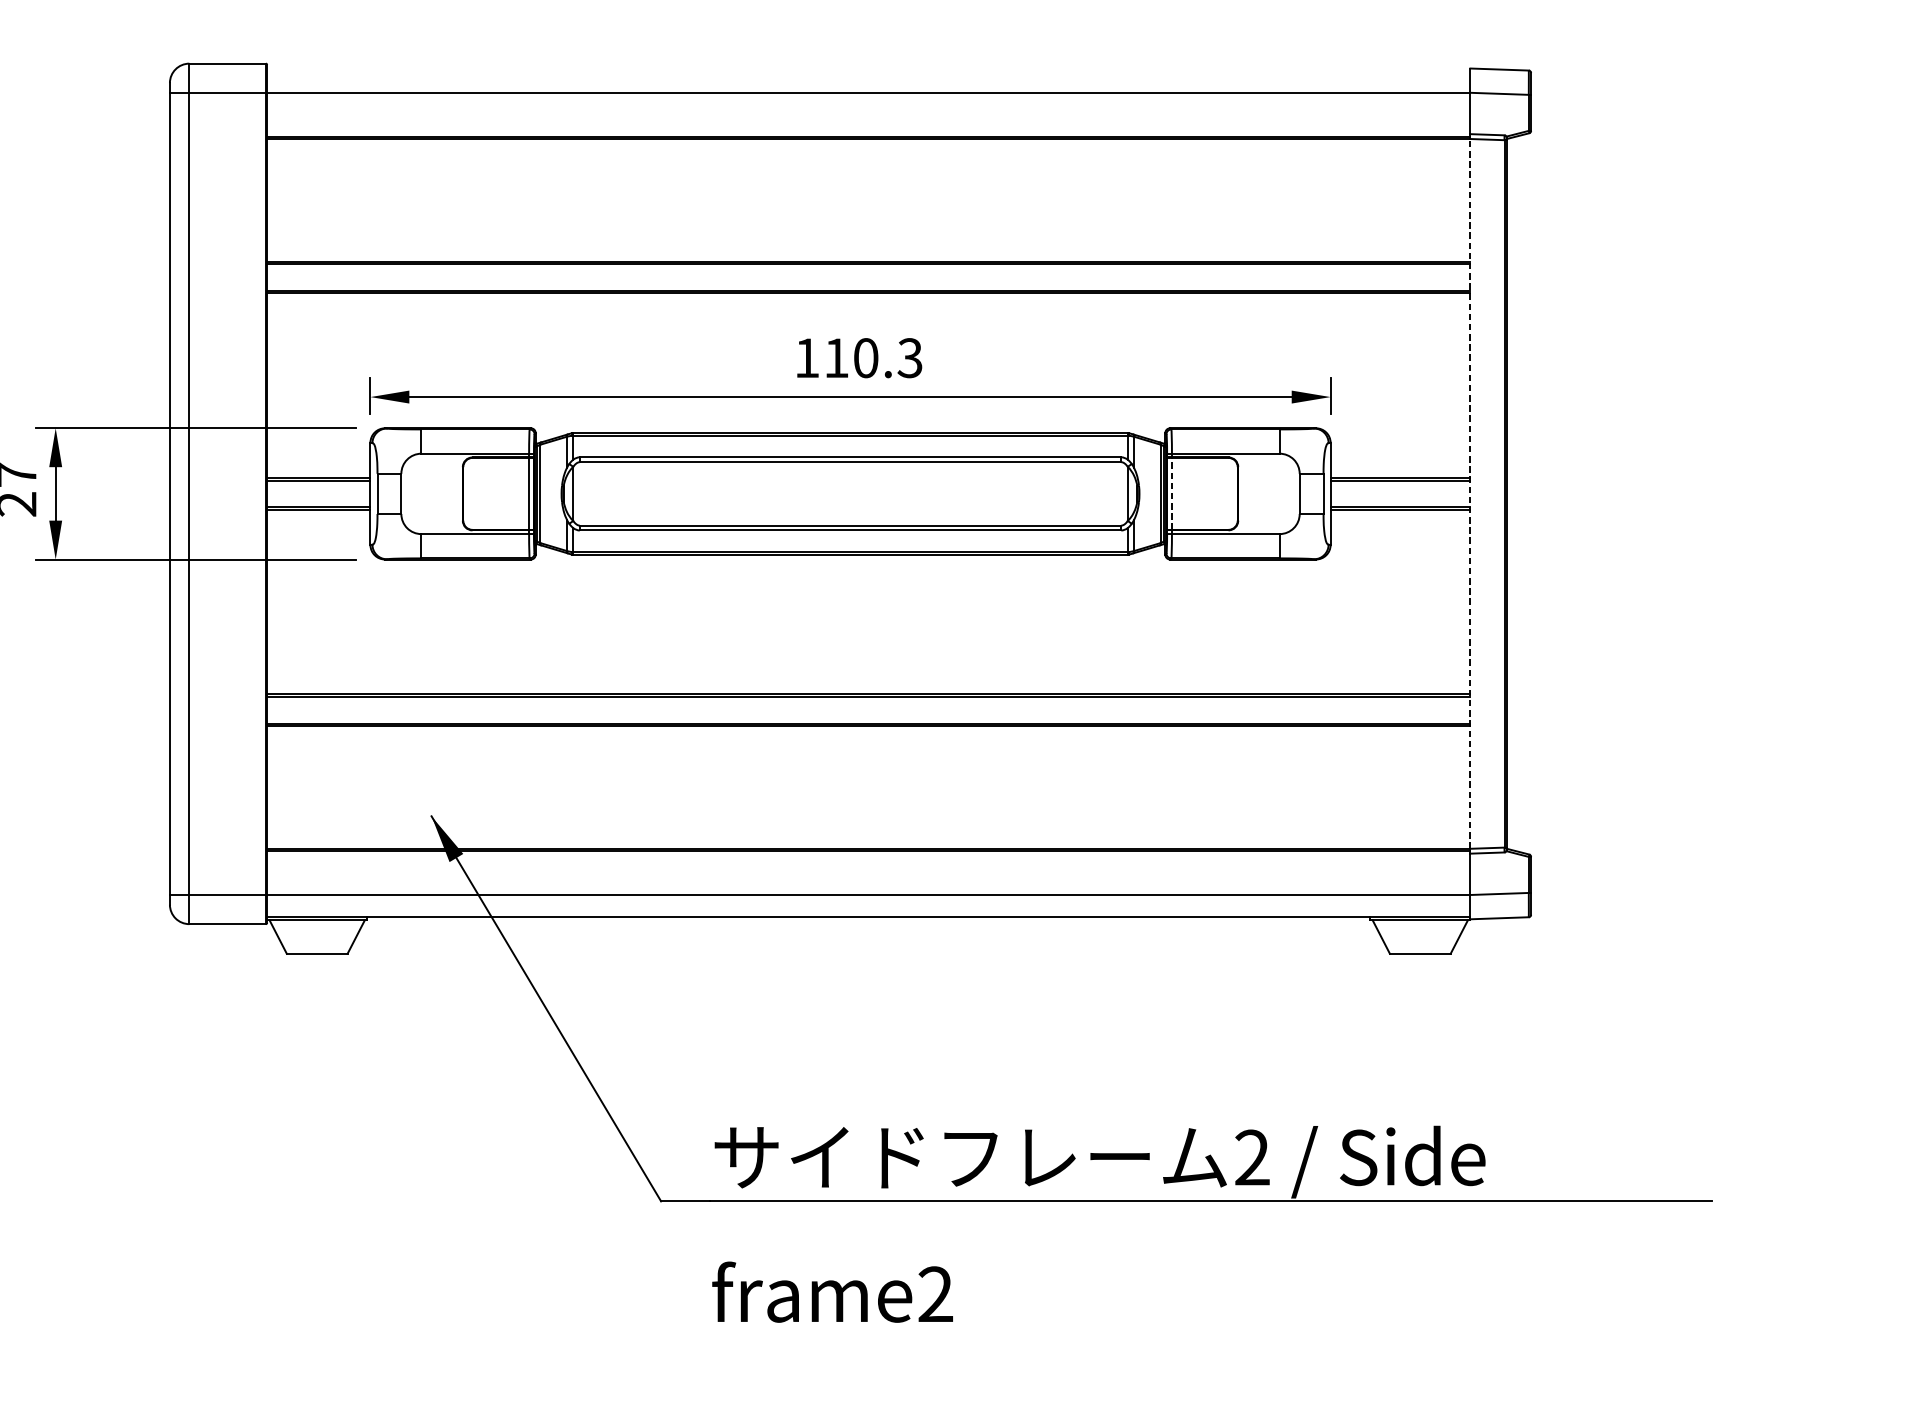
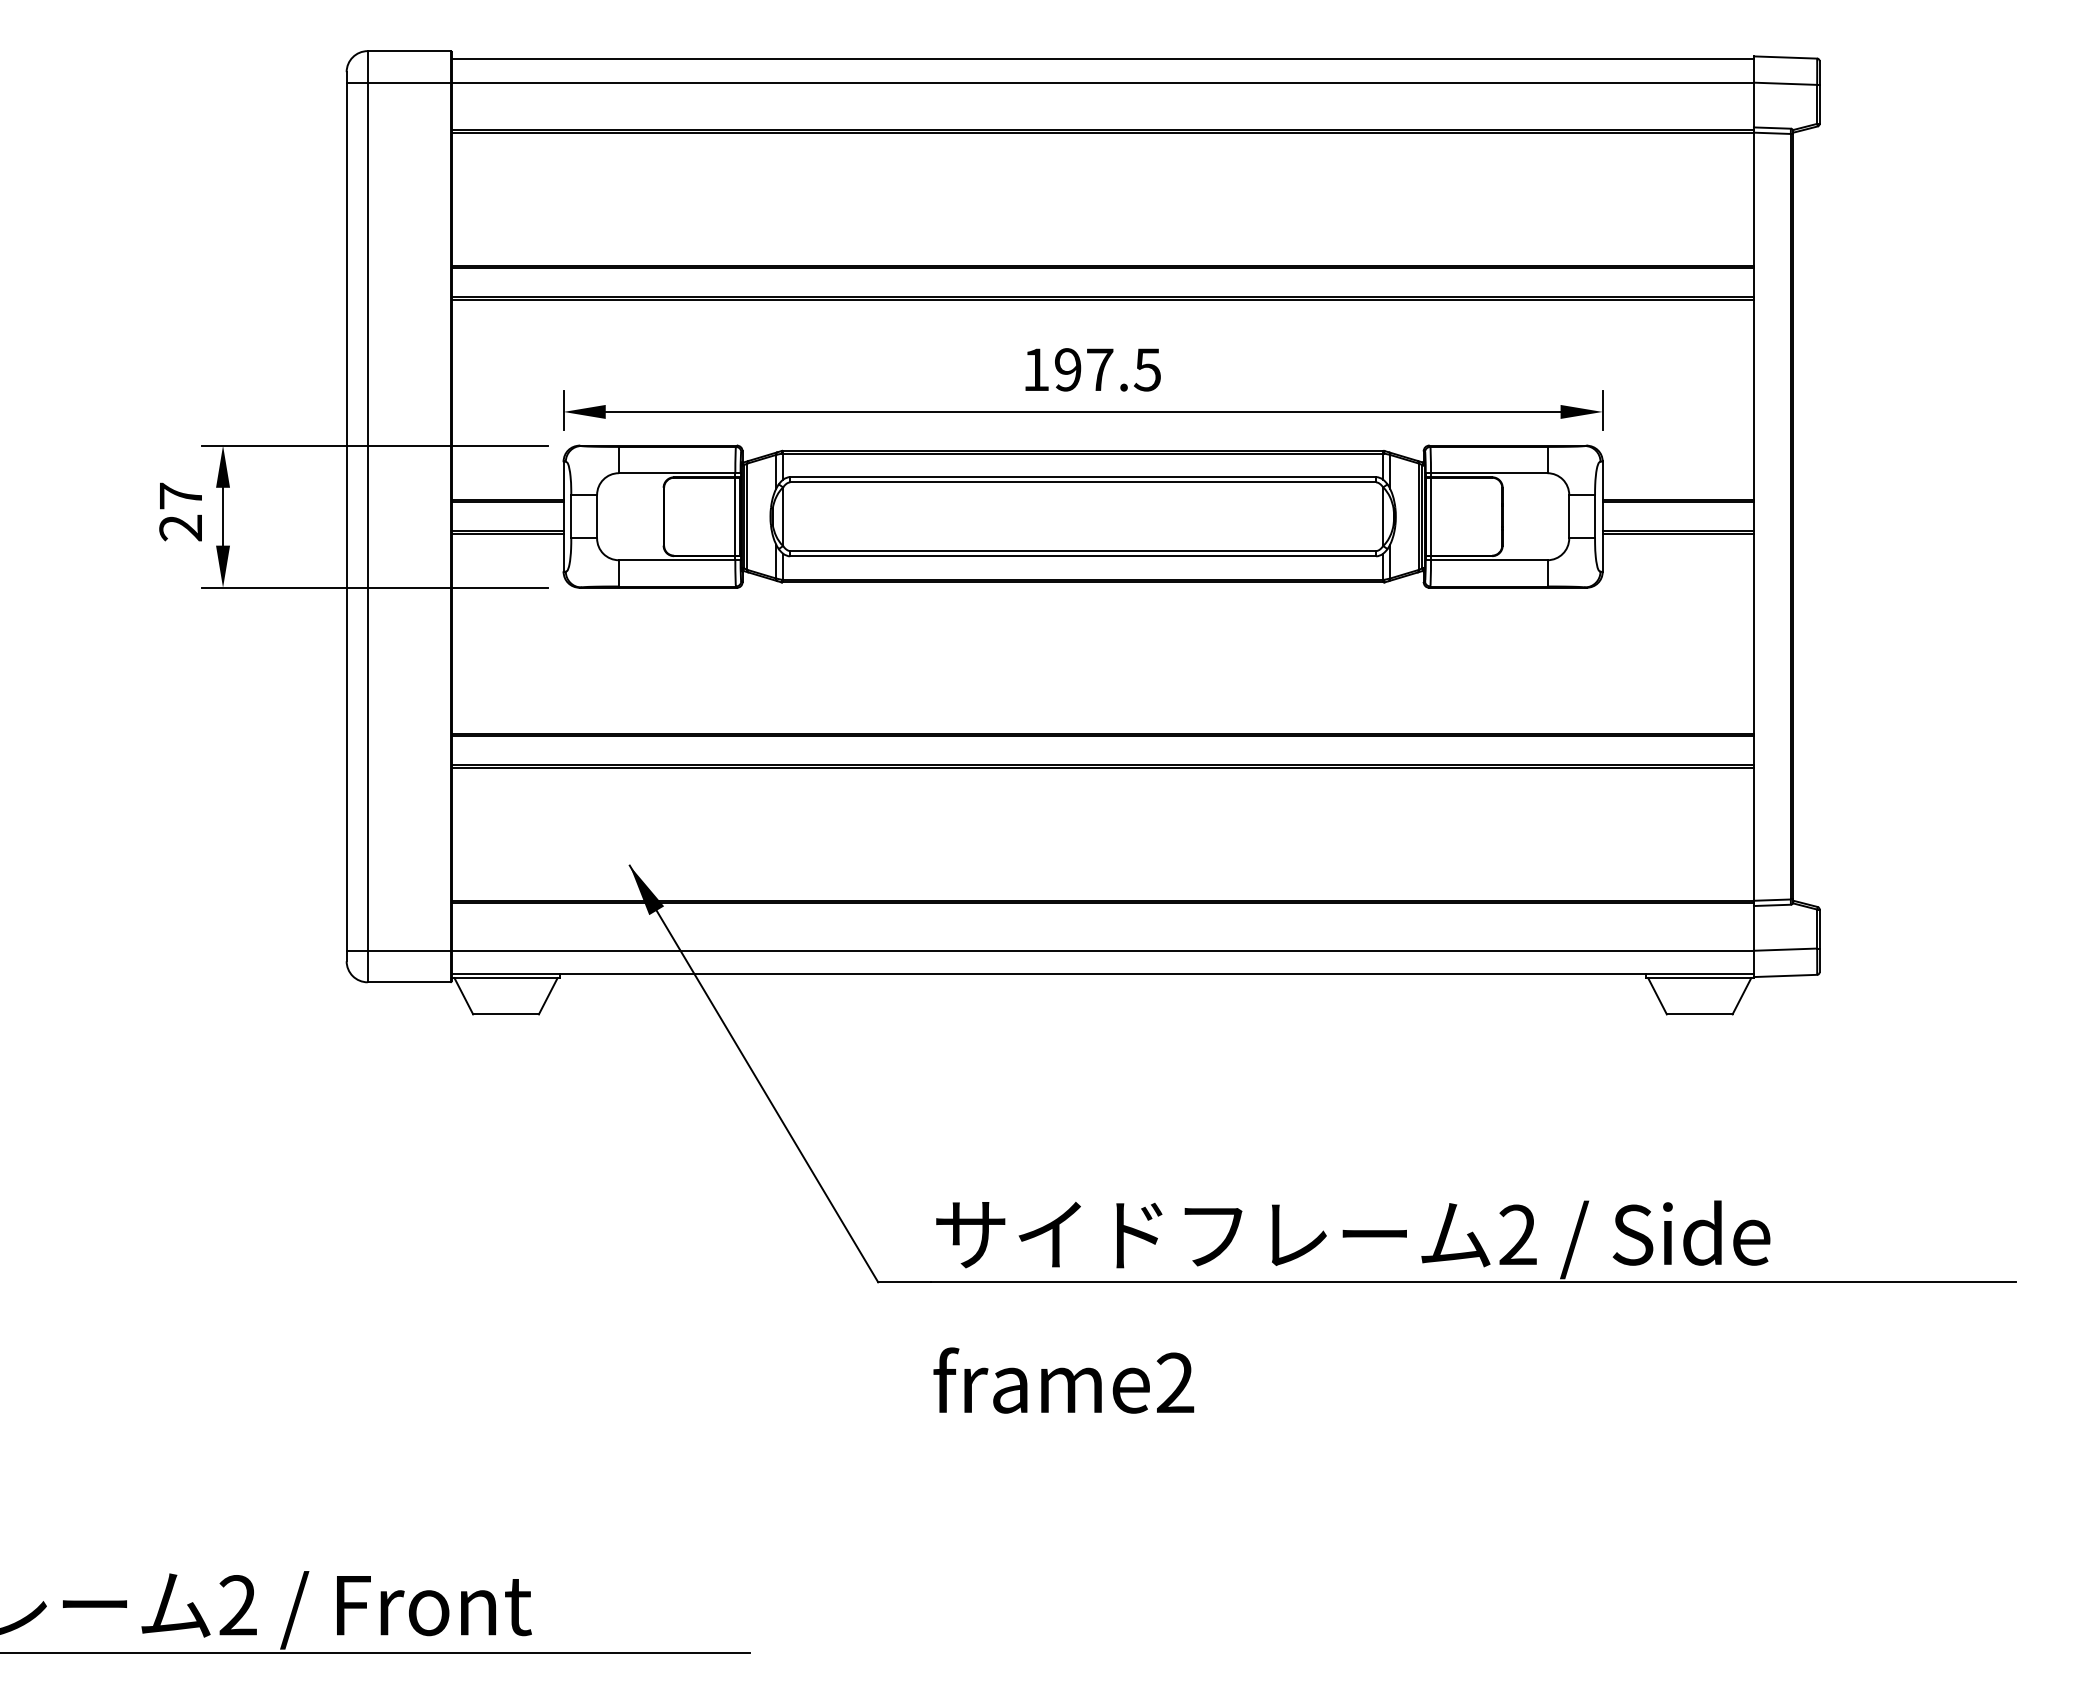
line: (868, 71) -> (1102, 59), added
text: (873, 357) -> (1107, 369), 110.3 -> 197.5
line: (1172, 493) -> (1431, 516), dashed -> solid
line: (1469, 493) -> (1753, 516), dashed -> solid

